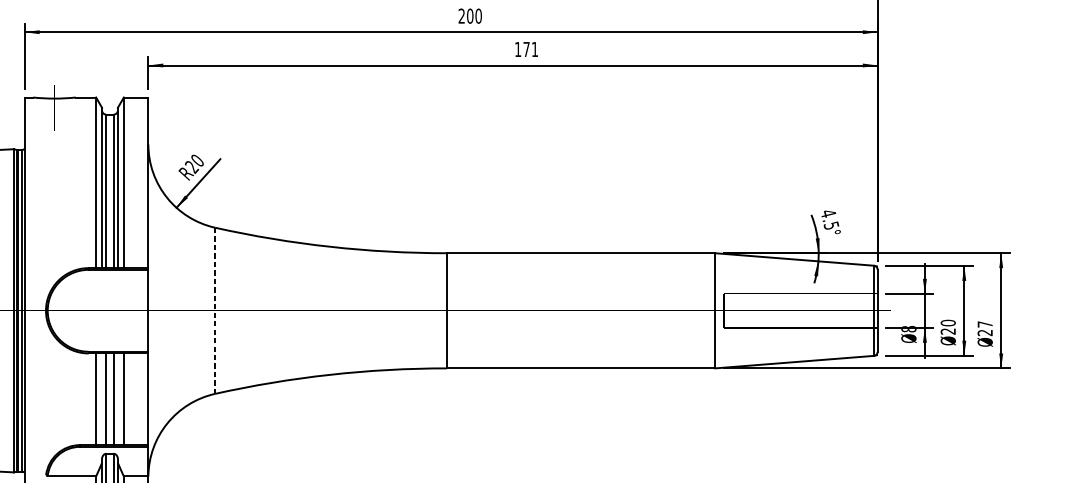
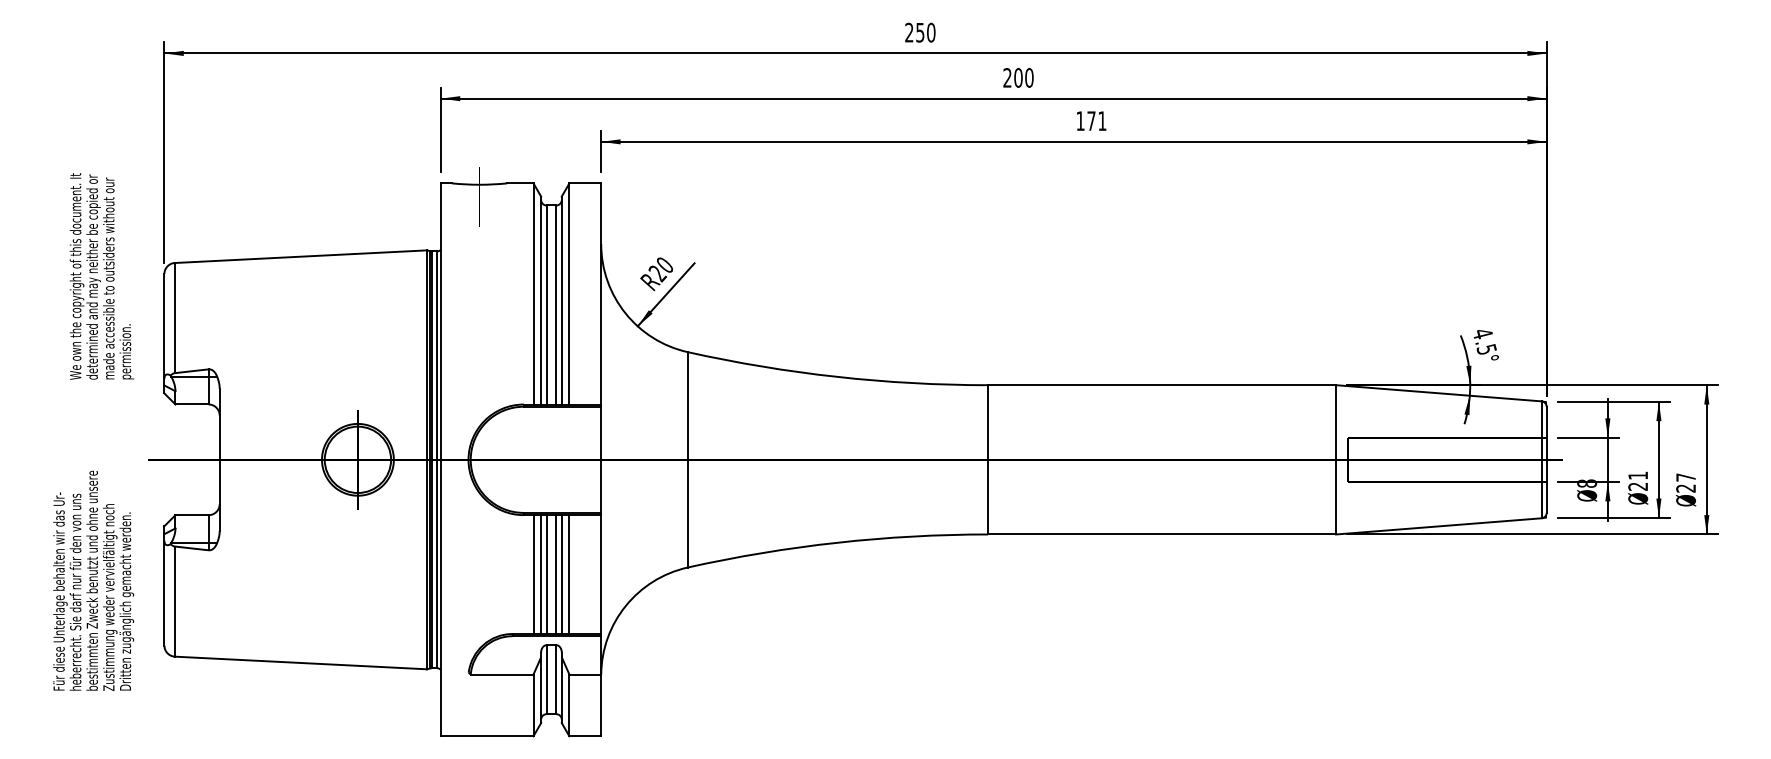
line: (214, 310) -> (687, 459), dashed -> solid
text: (948, 322) -> (1638, 475), 20 -> 21
line: (102, 399) -> (541, 574), added
line: (117, 399) -> (561, 574), added

